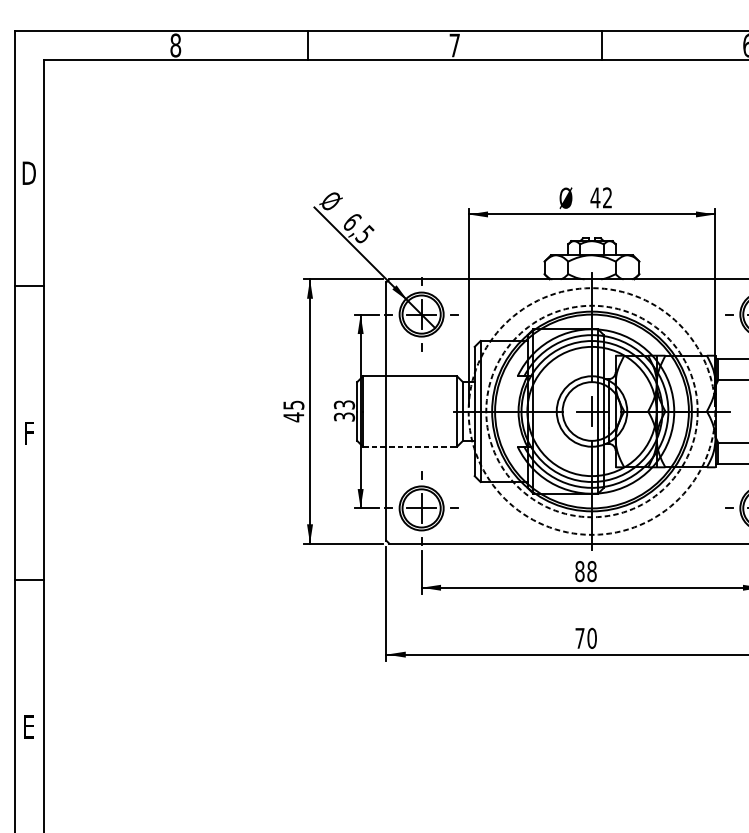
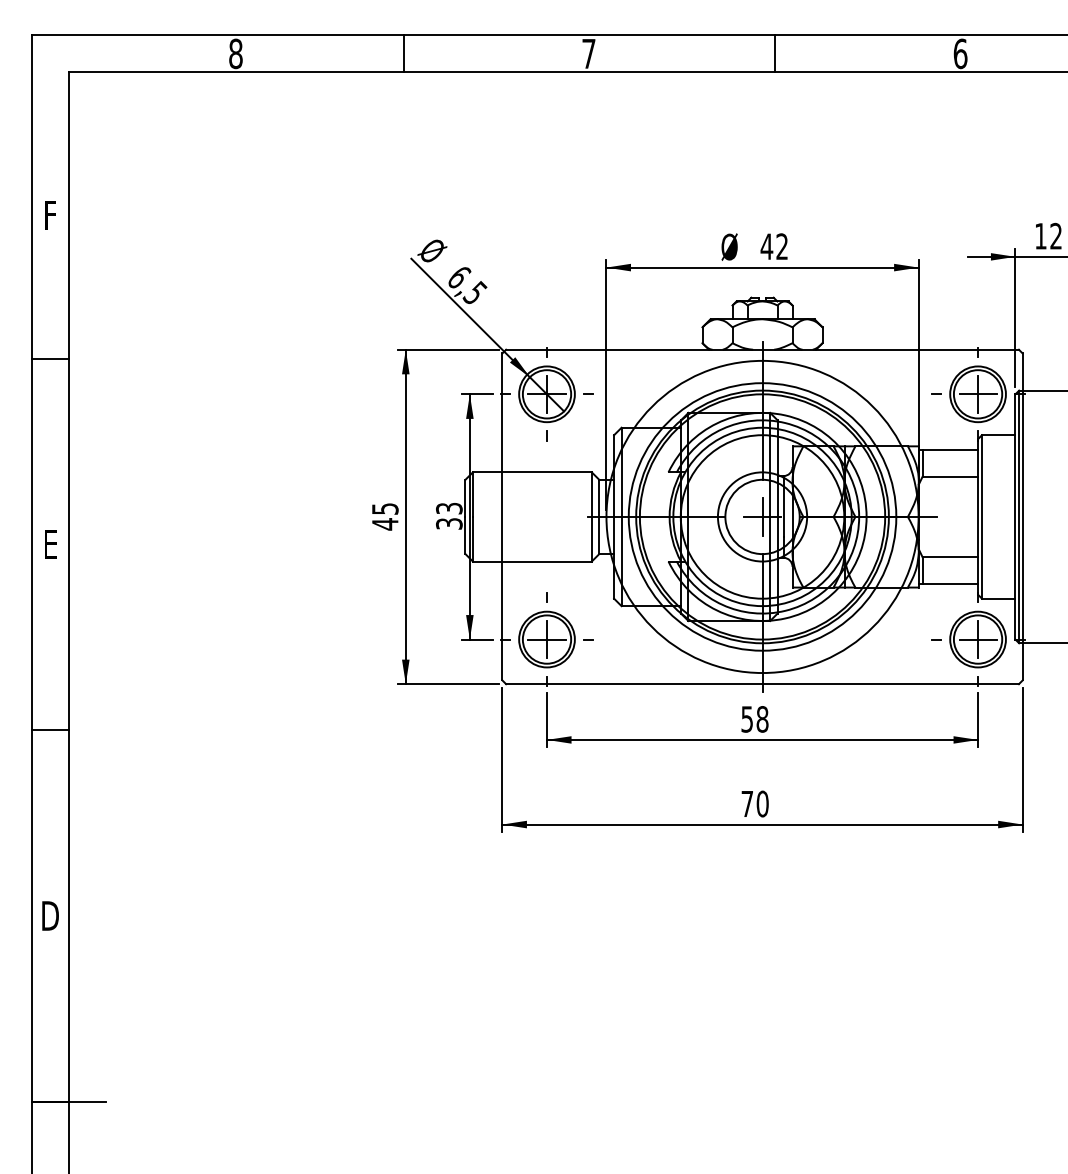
text: (29, 173) -> (50, 215), D -> F
circle: (591, 411) -> (762, 516), dashed -> solid
circle: (591, 411) -> (762, 516), dashed -> solid
text: (29, 434) -> (51, 545), F -> E
line: (410, 446) -> (532, 561), dashed -> solid
text: (580, 571) -> (747, 719), 88 -> 58
text: (29, 726) -> (50, 915), E -> D

